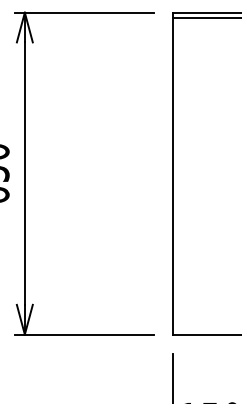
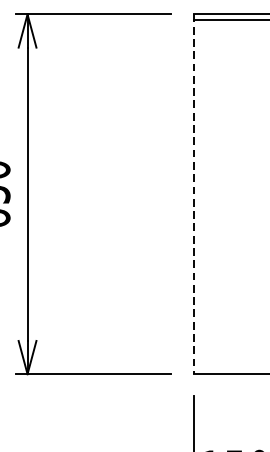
line: (173, 173) -> (193, 194), solid -> dashed

